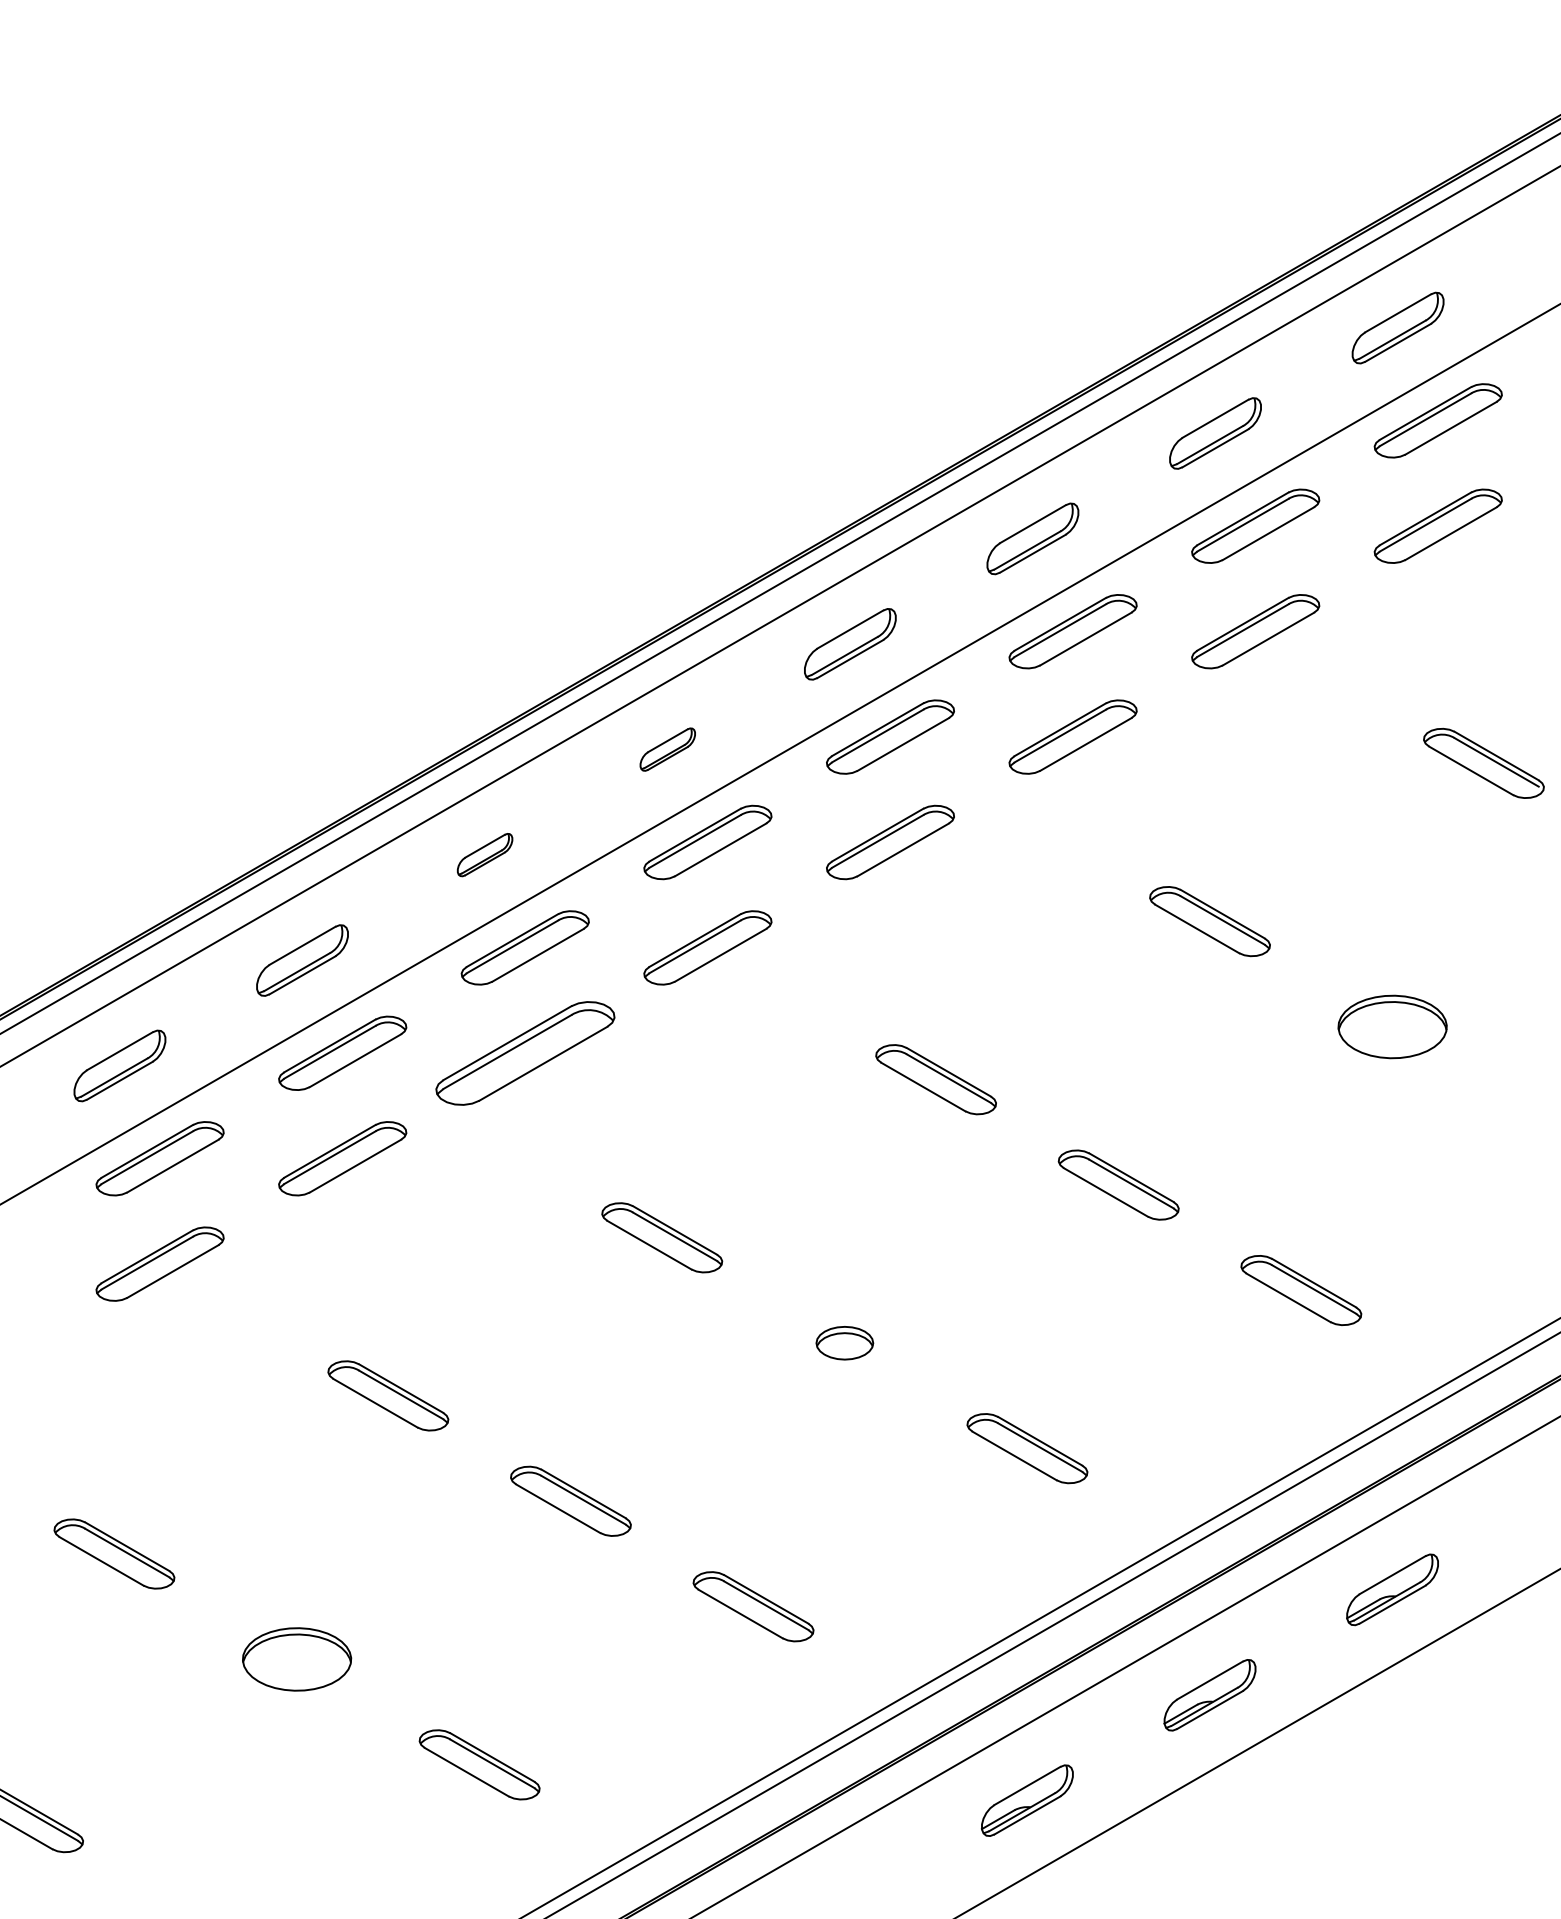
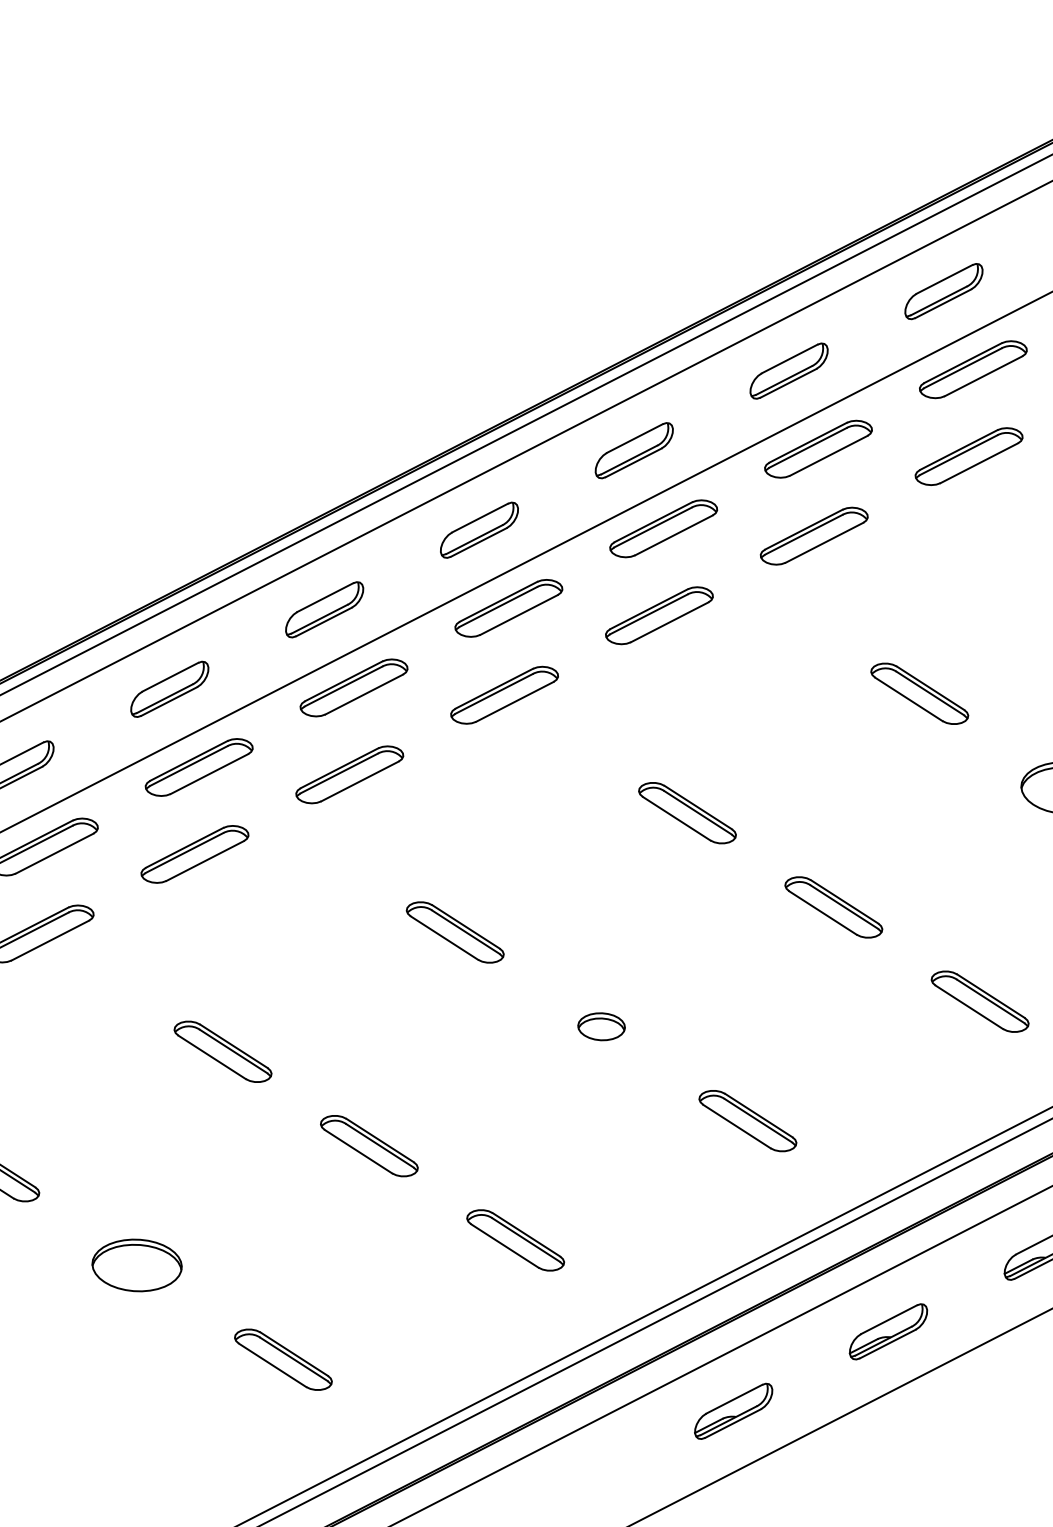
part: (667, 749) -> (479, 530), size x1.67
part: (484, 854) -> (324, 609), size x1.67
part: (524, 1052) -> (349, 774), size x0.71

